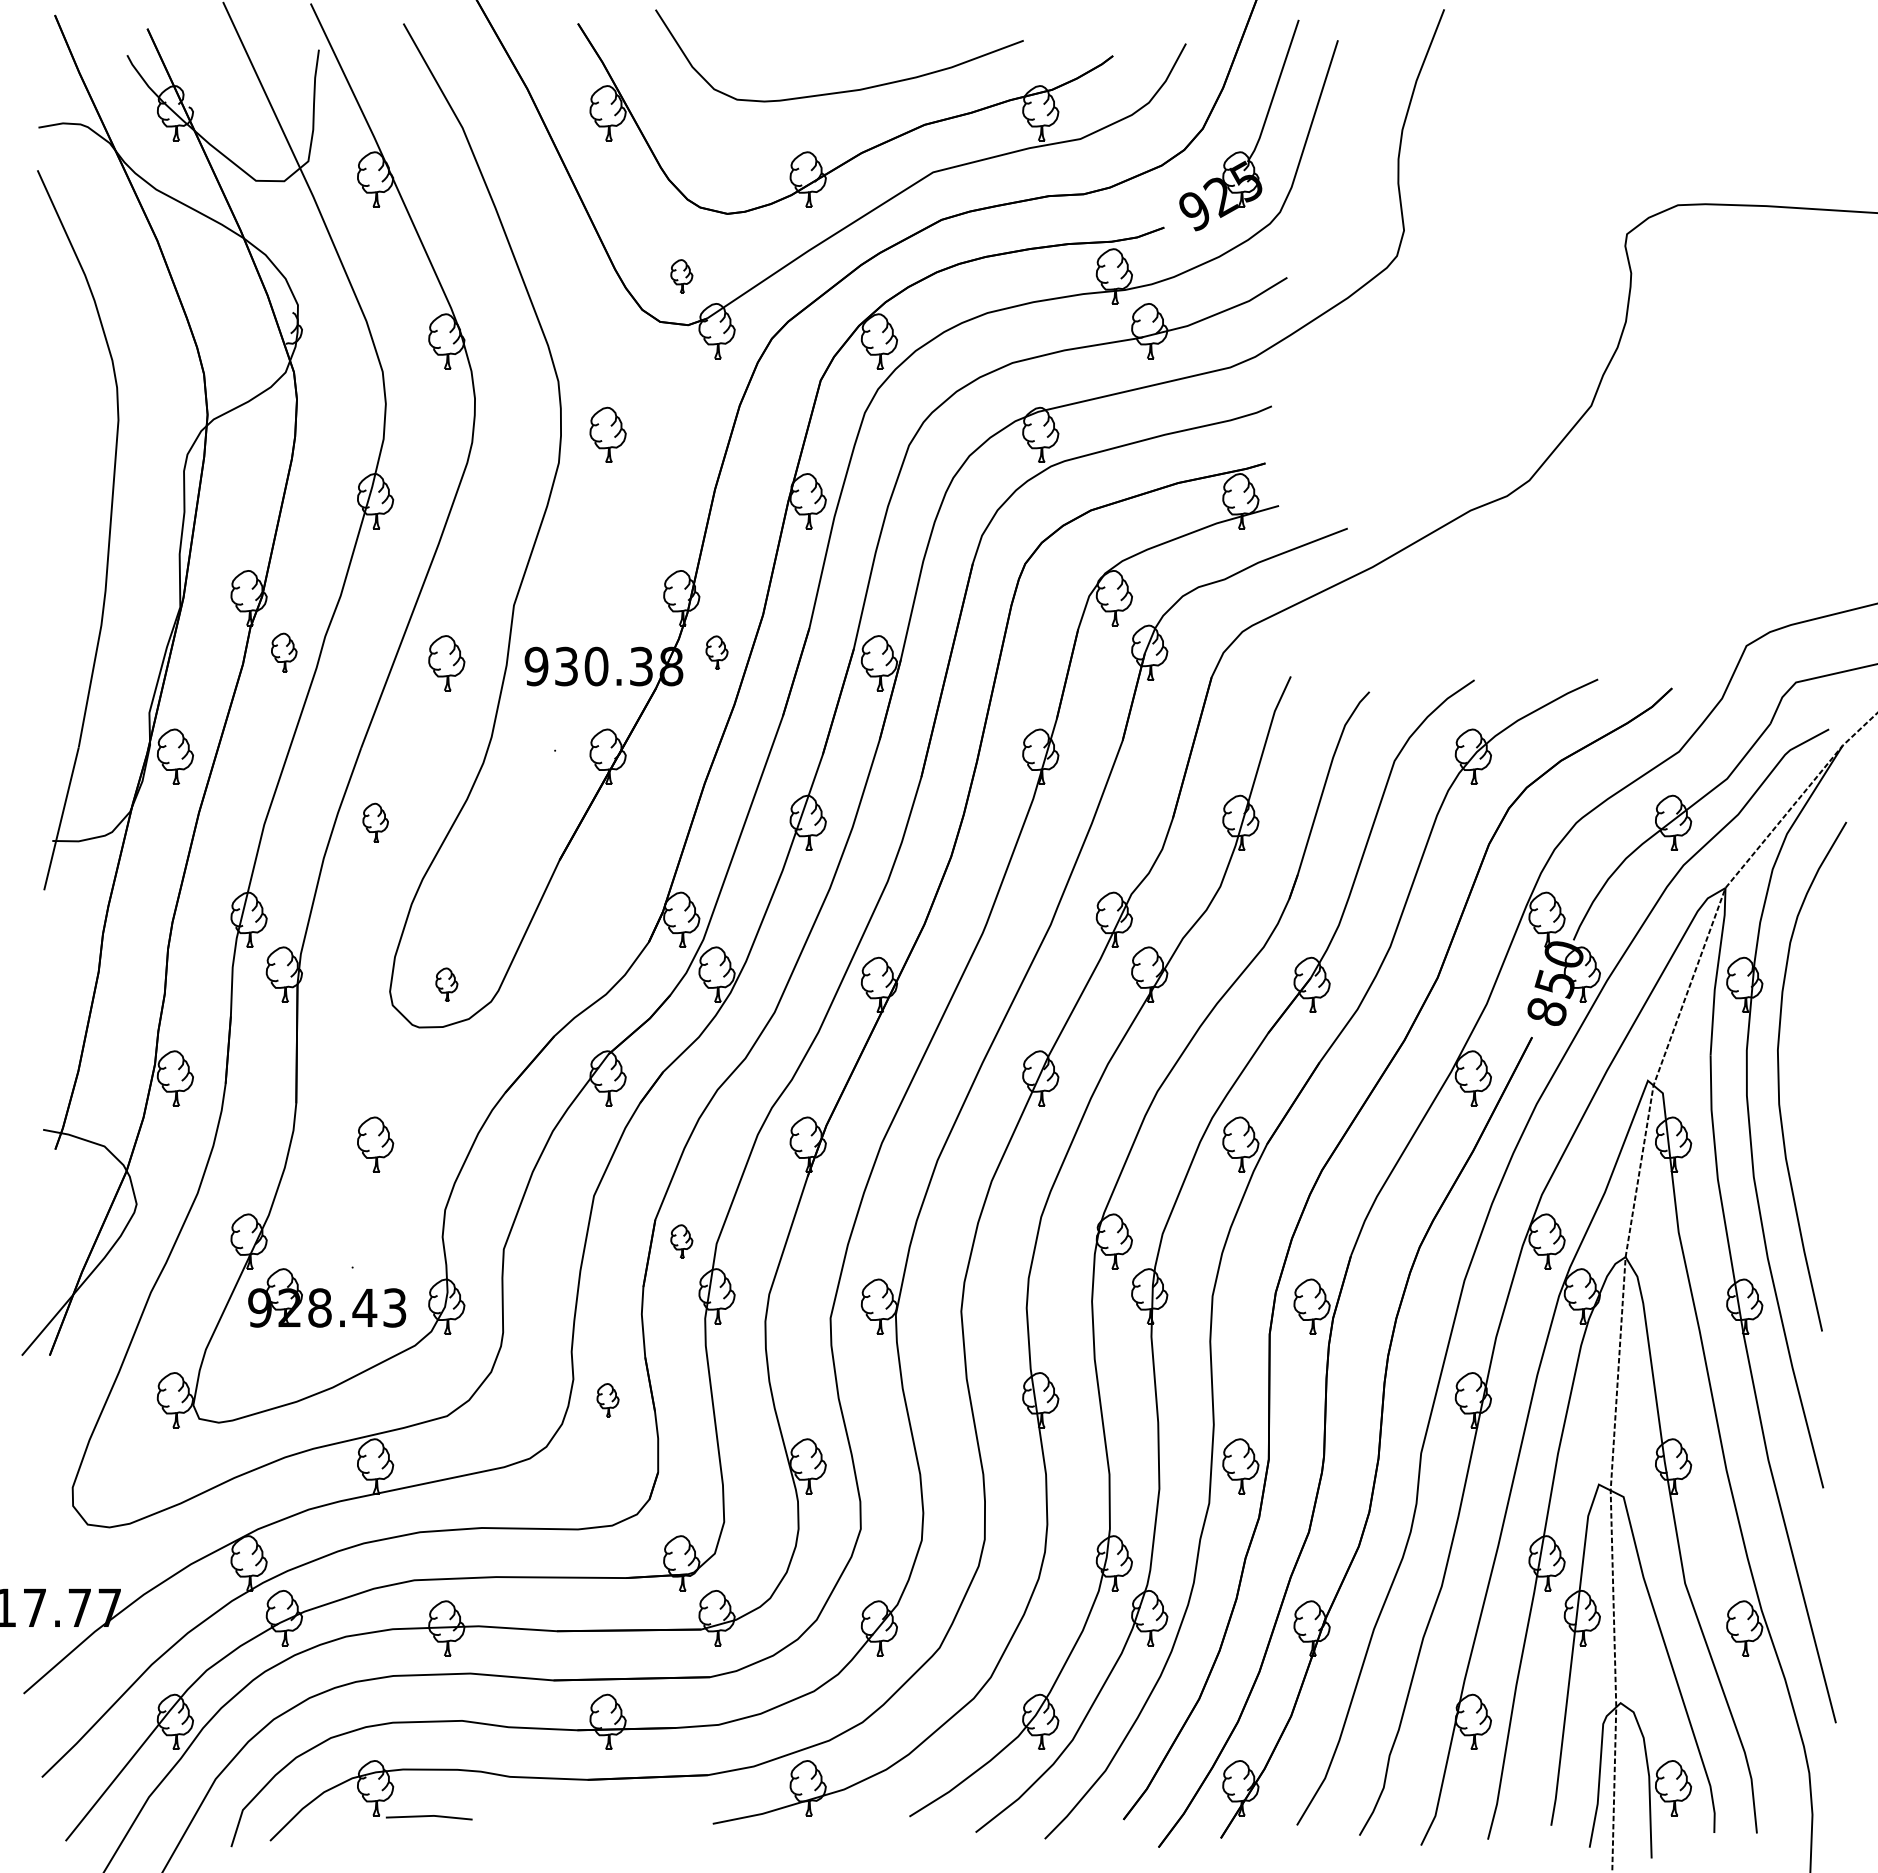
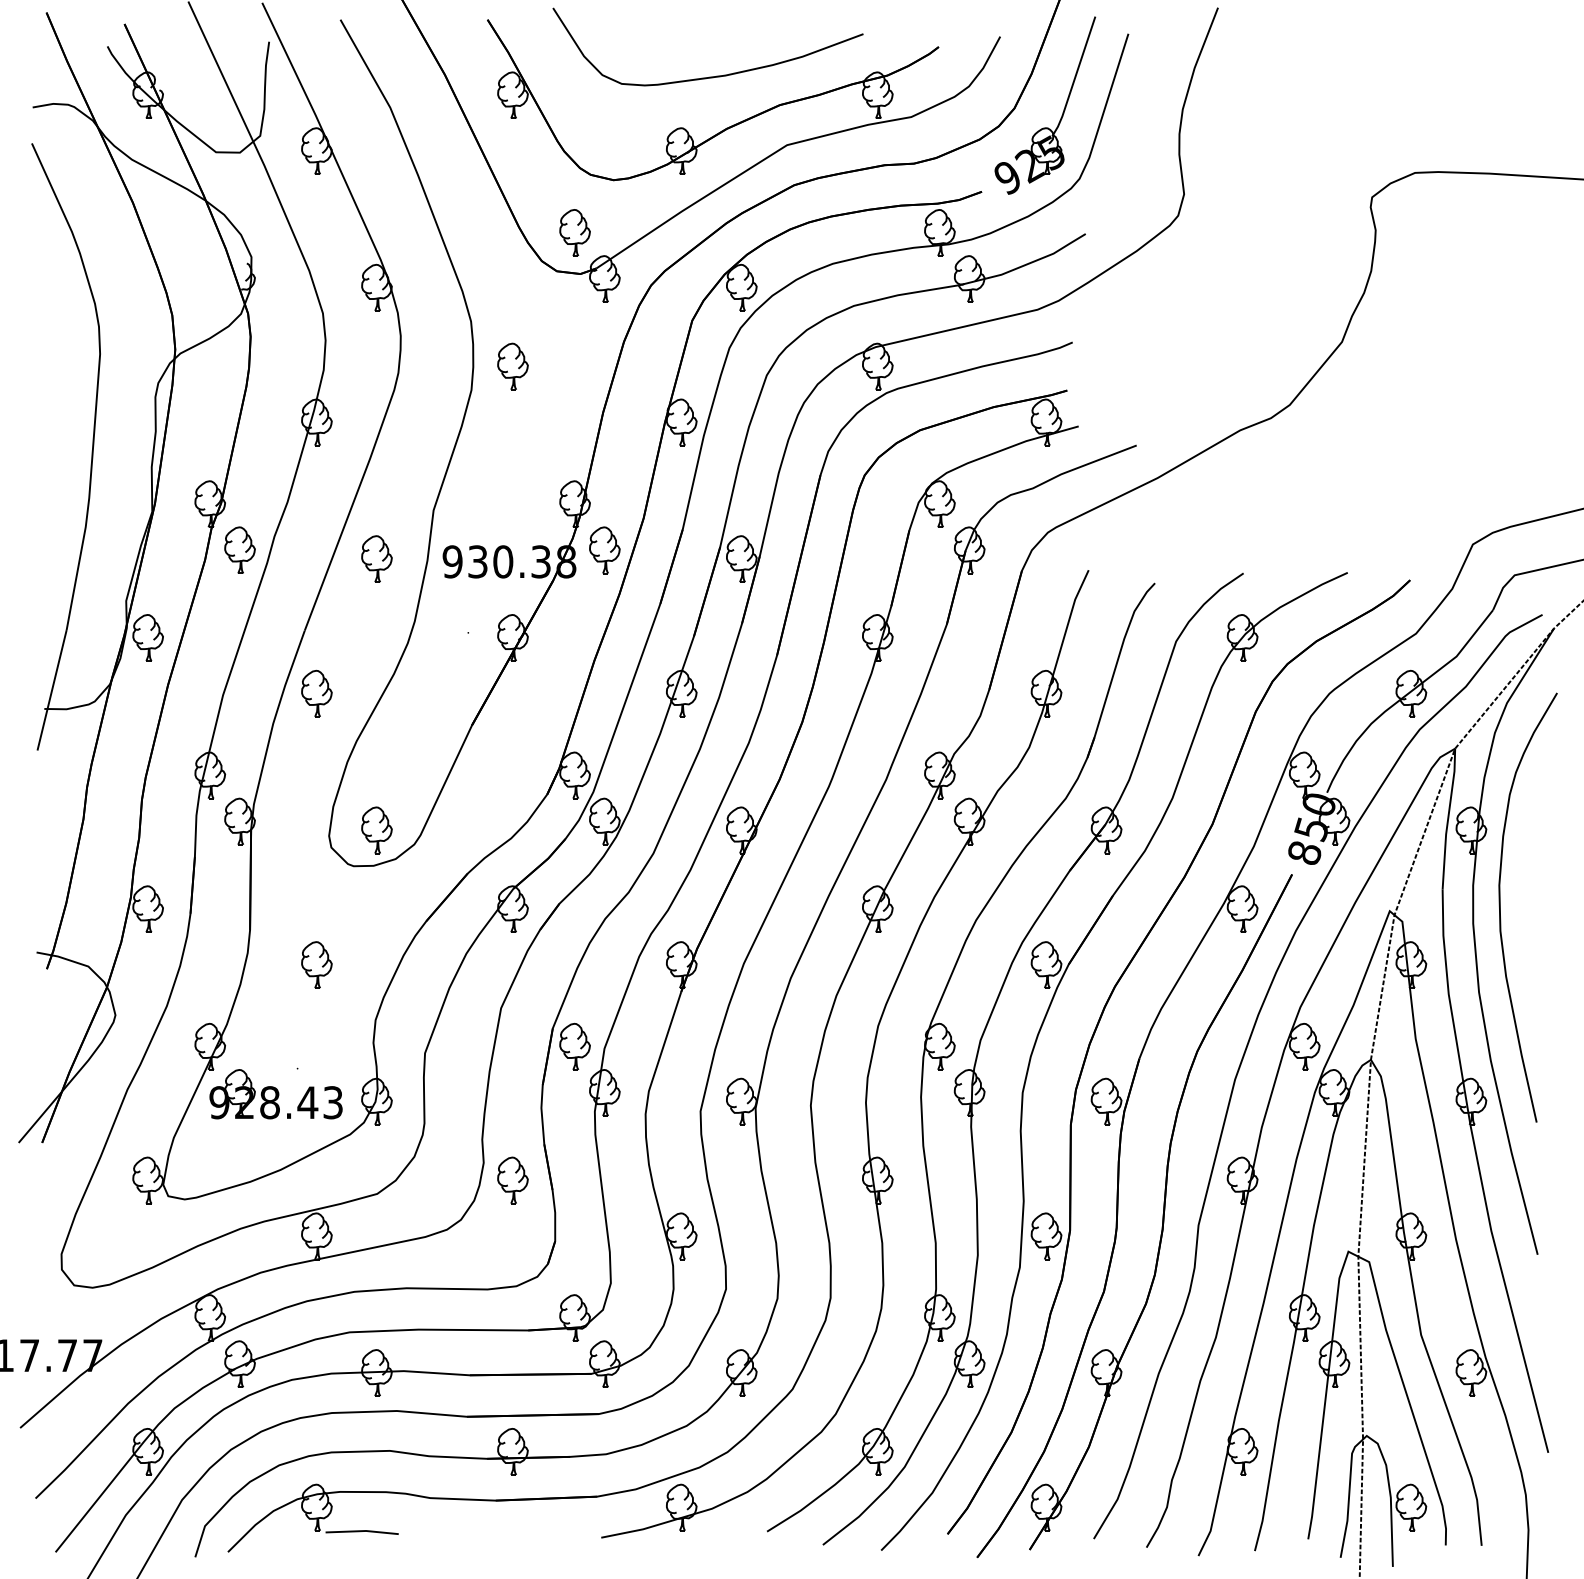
part: (681, 276) -> (574, 232), size x1.67
part: (283, 652) -> (239, 550), size x1.43
part: (716, 652) -> (604, 550), size x1.67
part: (375, 822) -> (316, 693), size x1.43
part: (446, 984) -> (376, 829), size x1.67
part: (681, 1241) -> (574, 1046), size x1.67
part: (607, 1400) -> (512, 1180), size x1.67

